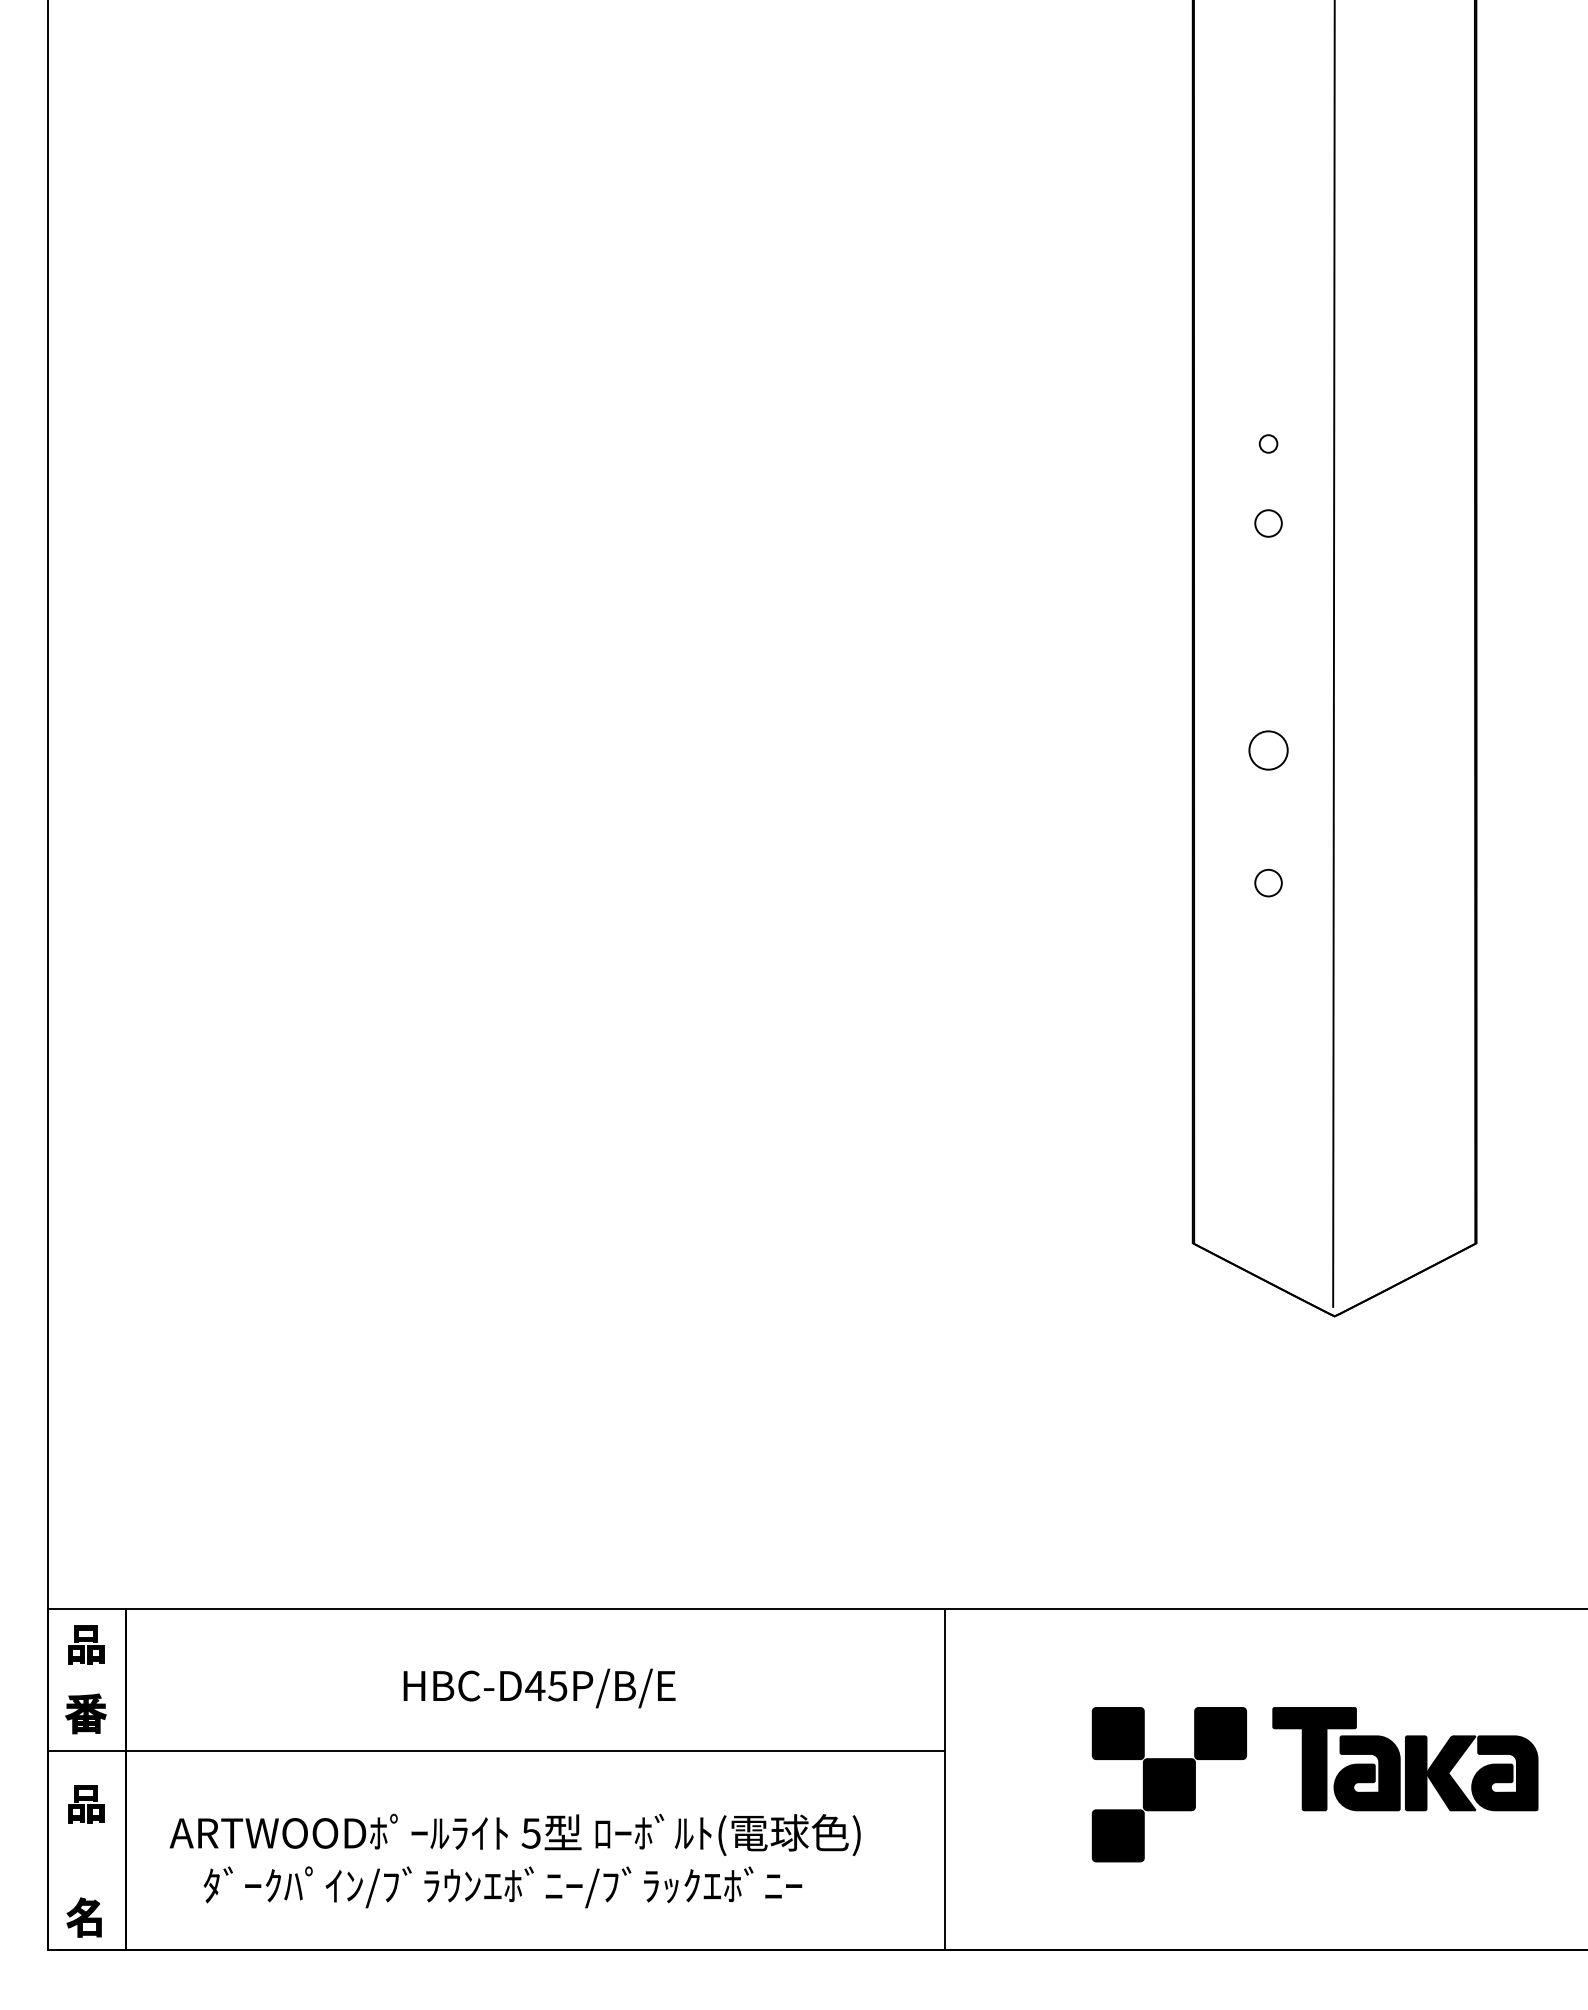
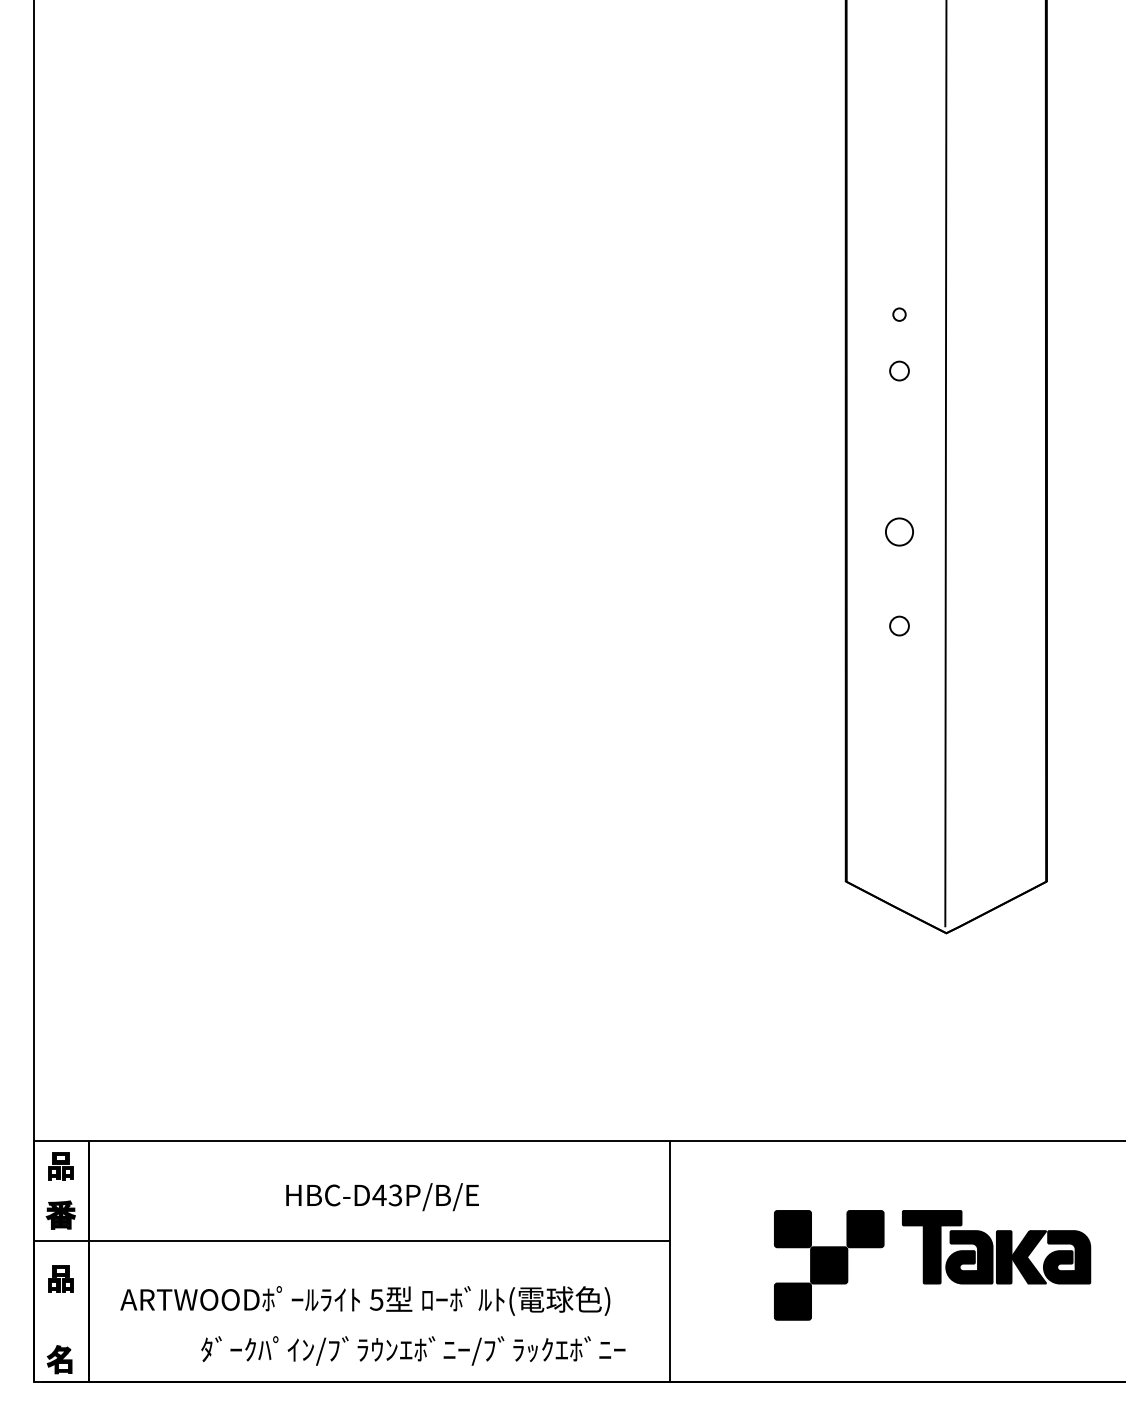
text: (557, 1685) -> (395, 1195), HBC-D45P/B/E -> HBC-D43P/B/E
text: (502, 1887) -> (413, 1351), moved

